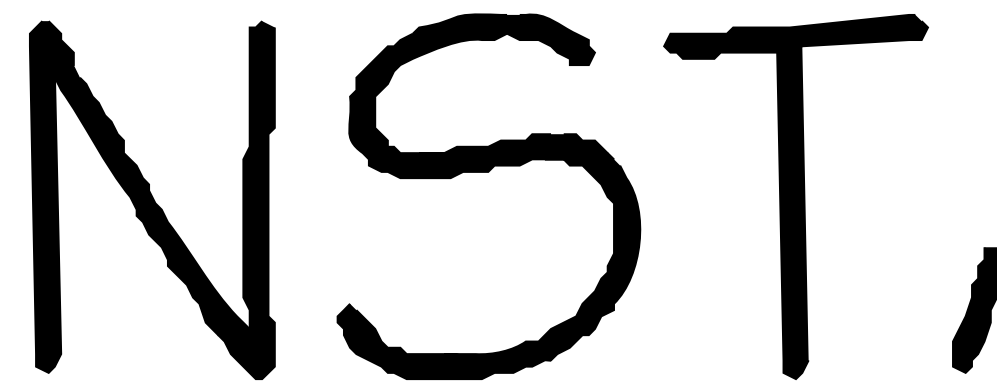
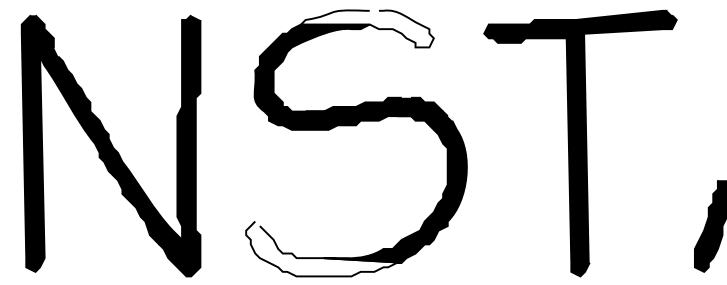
fill: (503, 39) -> (367, 28), removed
fill: (444, 341) -> (324, 248), removed

